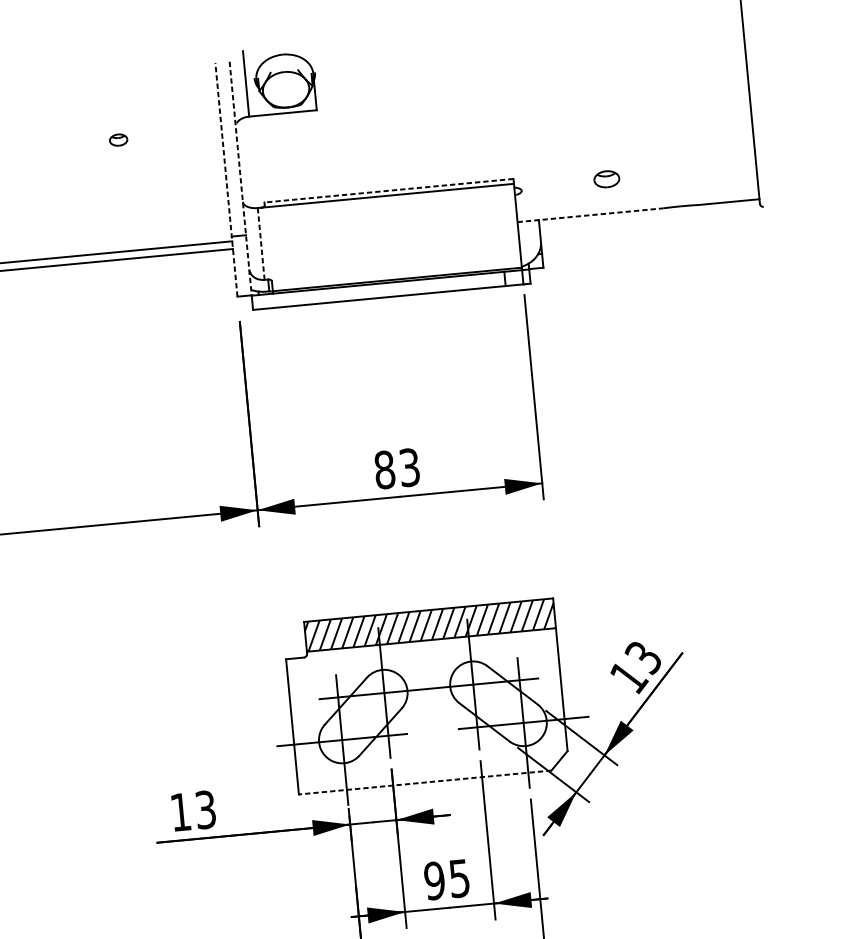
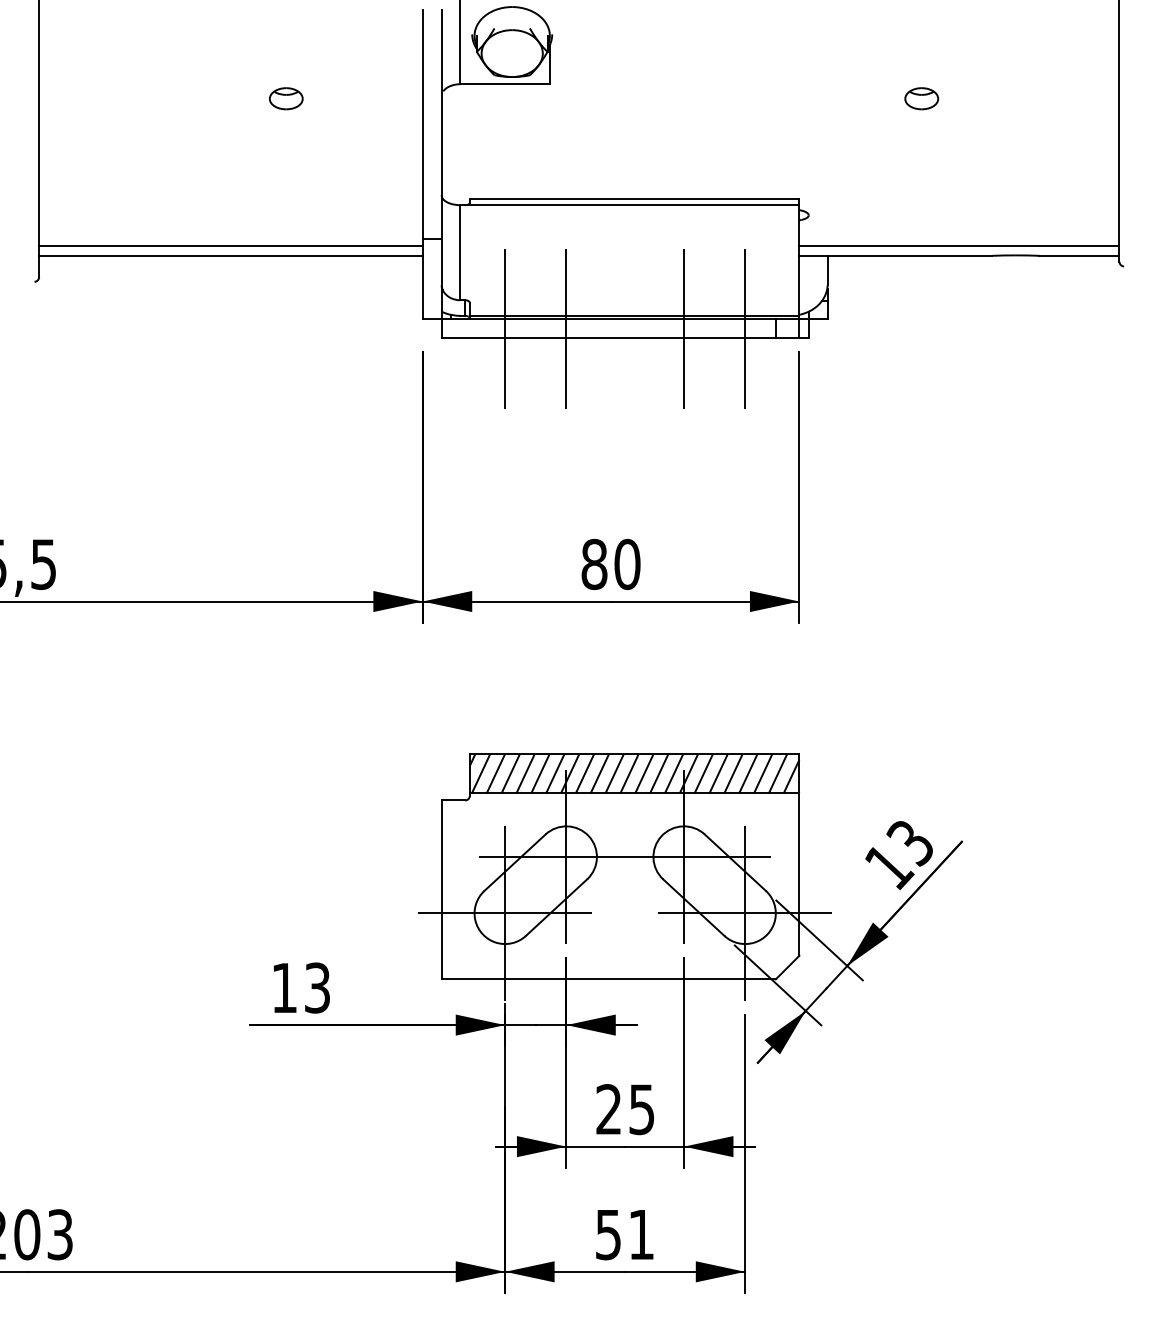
part: (118, 139) -> (286, 98), size x1.43
line: (240, 178) -> (441, 164), dashed -> solid
part: (606, 179) -> (921, 98), moved
line: (226, 180) -> (422, 164), dashed -> solid
line: (388, 190) -> (634, 198), dashed -> solid
line: (637, 202) -> (959, 245), added
line: (590, 214) -> (896, 255), dashed -> solid
line: (261, 243) -> (460, 252), dashed -> solid
line: (482, 280) -> (745, 328), added
line: (435, 285) -> (684, 328), added
line: (346, 293) -> (566, 328), added
line: (300, 298) -> (505, 328), added
text: (409, 467) -> (627, 564), 83 -> 80
line: (425, 782) -> (608, 979), dashed -> solid
text: (434, 880) -> (608, 1109), 95 -> 25

